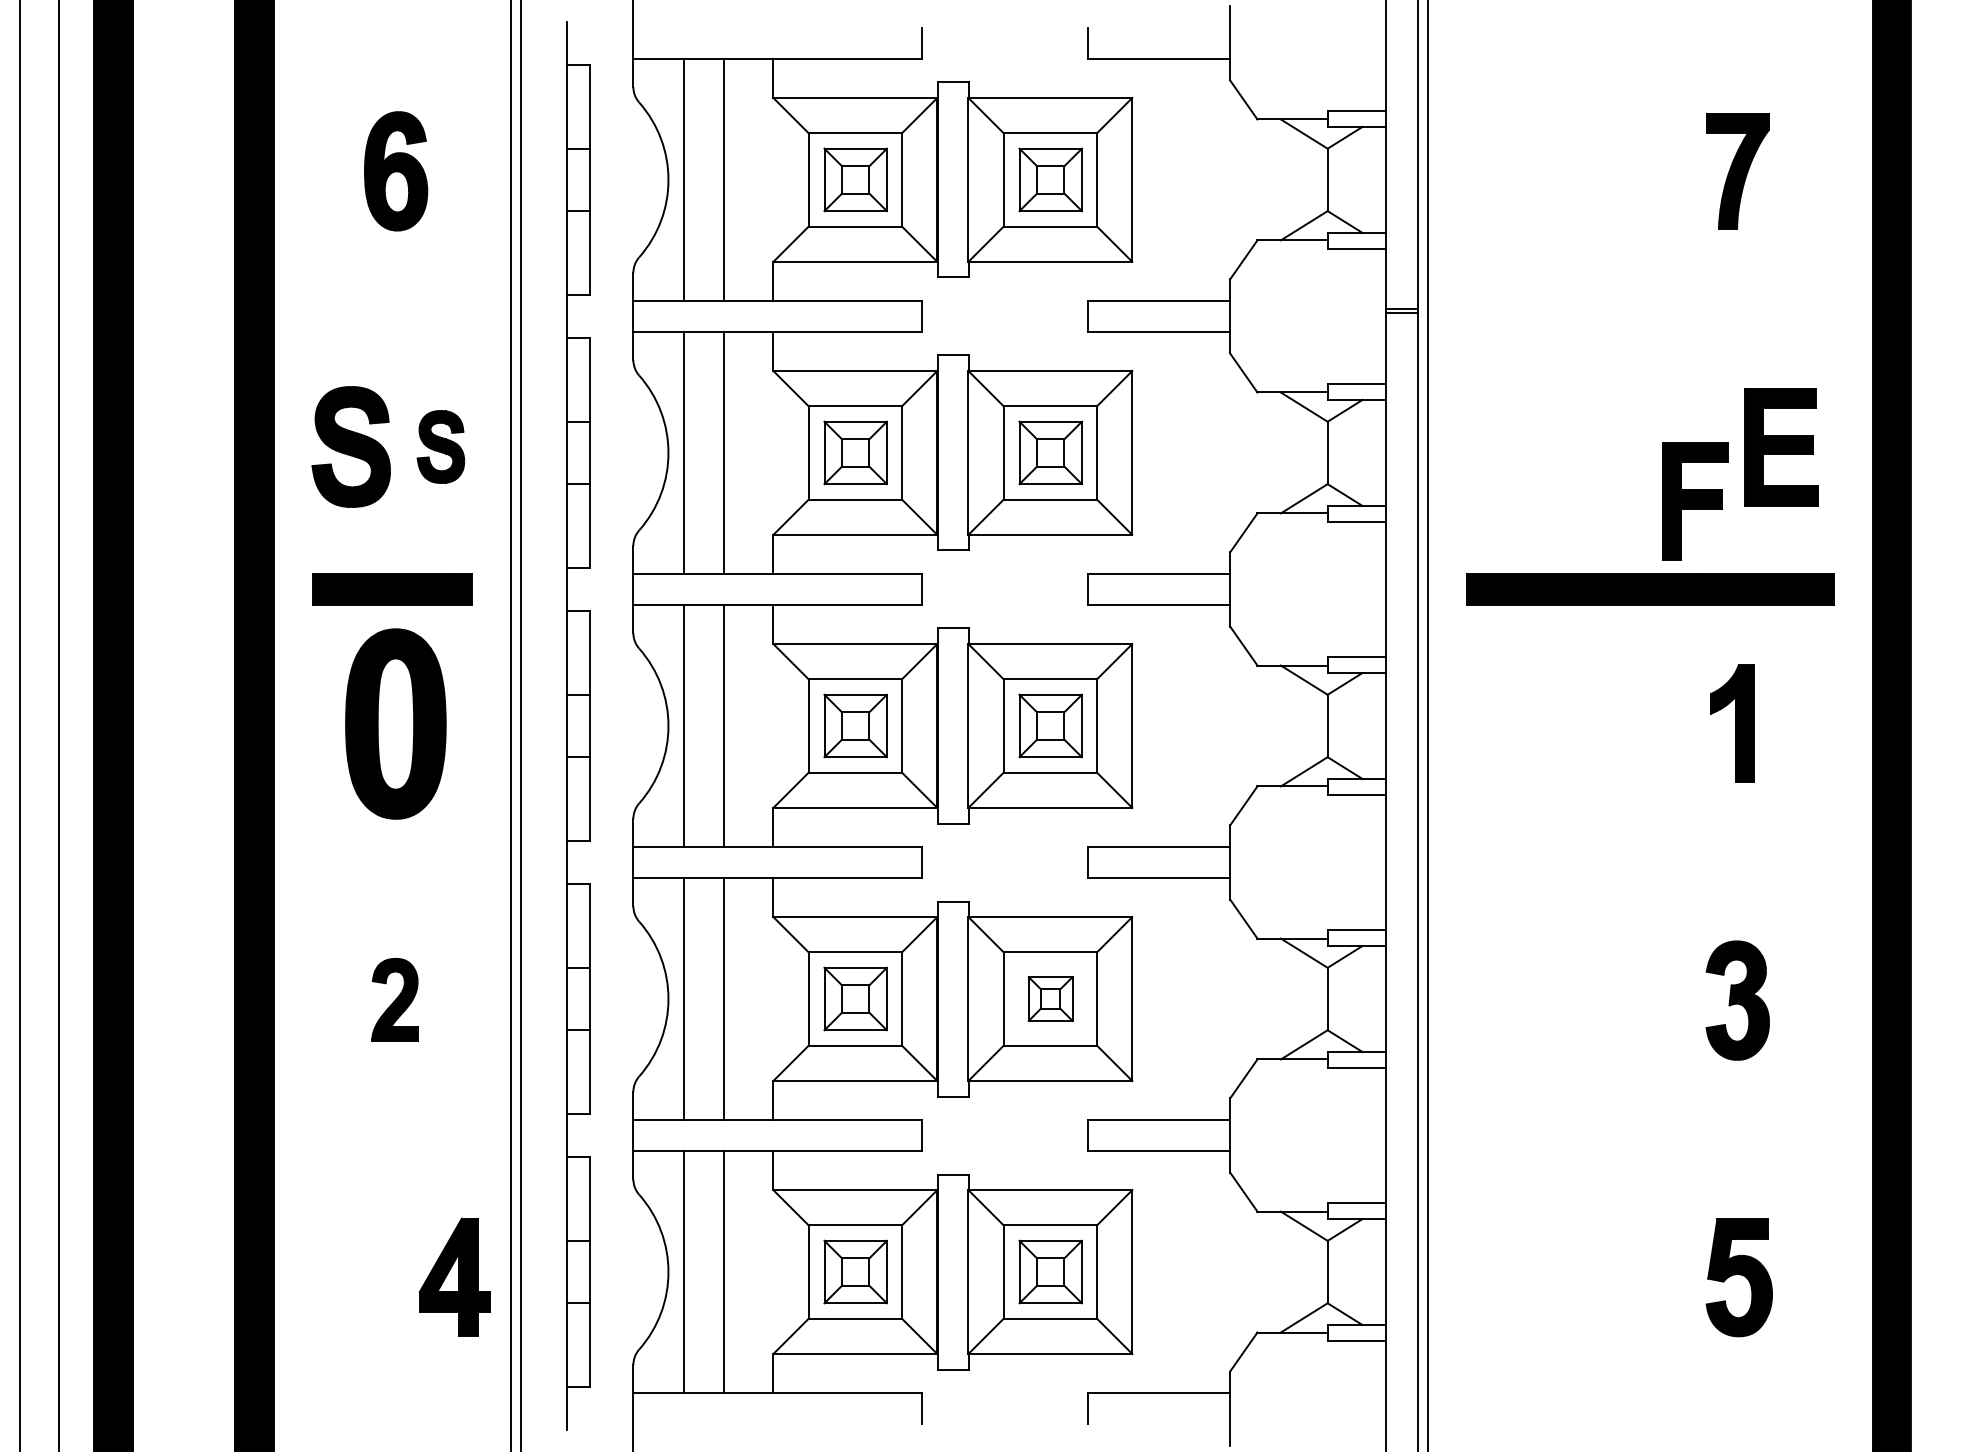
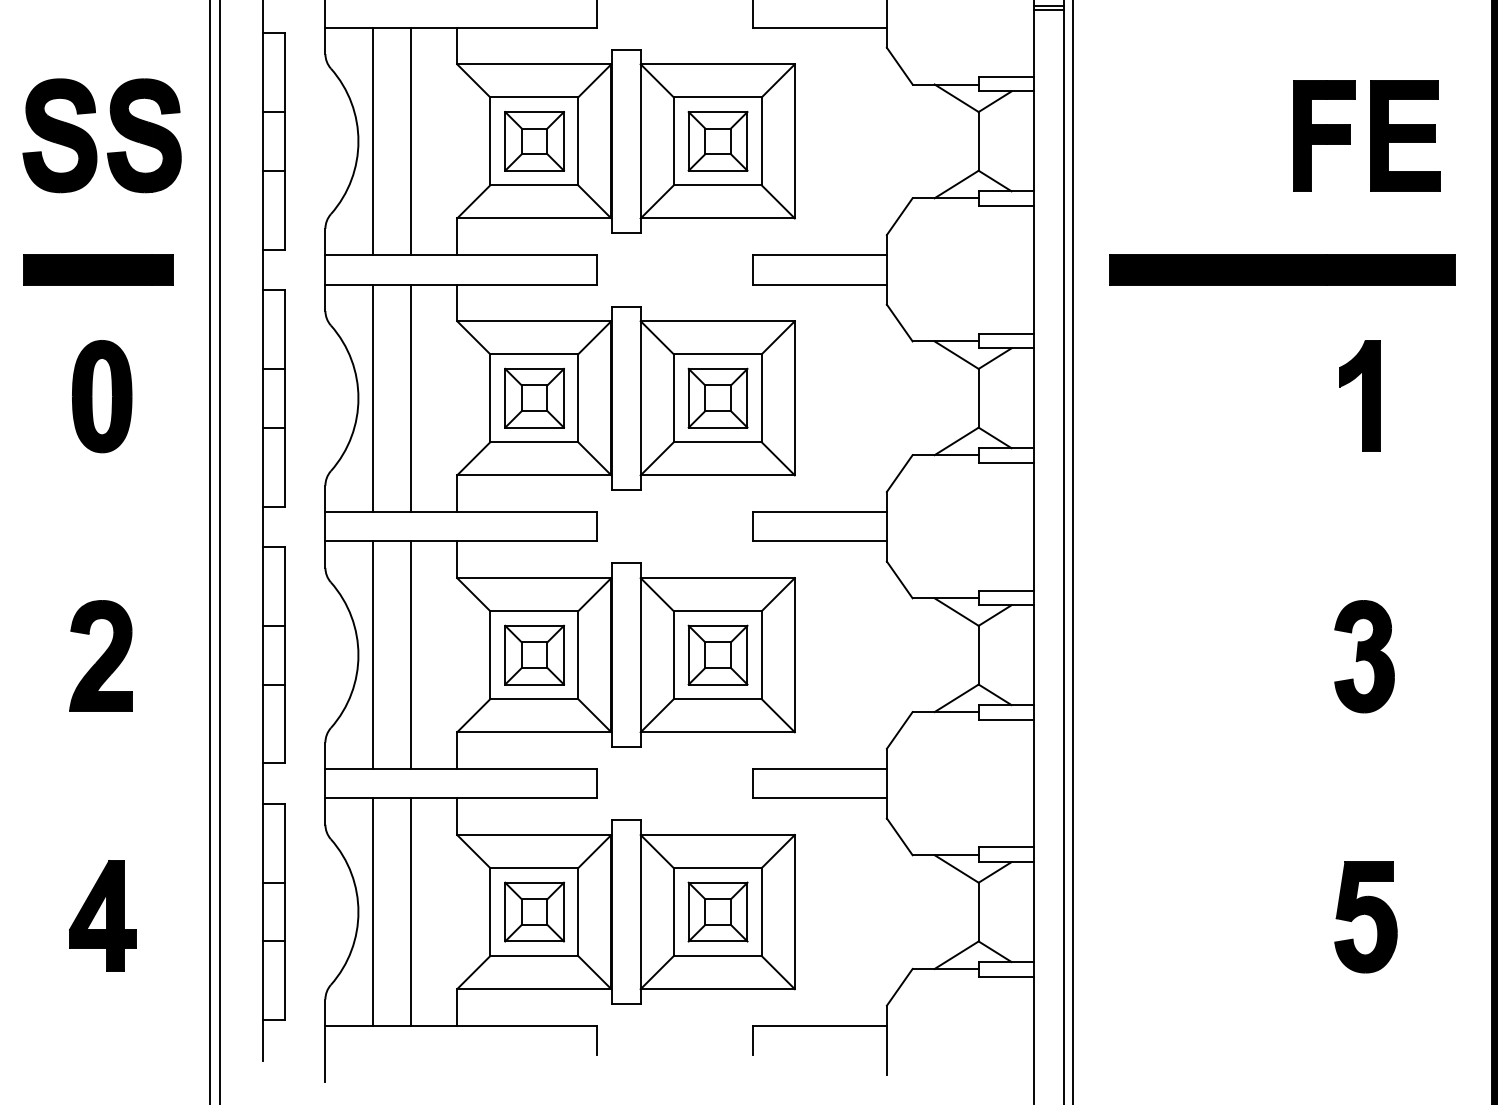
part: (440, 446) -> (143, 135), size x1.67
part: (1695, 501) -> (1324, 136), moved
part: (396, 724) -> (102, 396), size x0.62
part: (1050, 998) -> (717, 654), size x1.43
part: (394, 999) -> (100, 655), size x1.43
part: (454, 1276) -> (102, 915), moved

